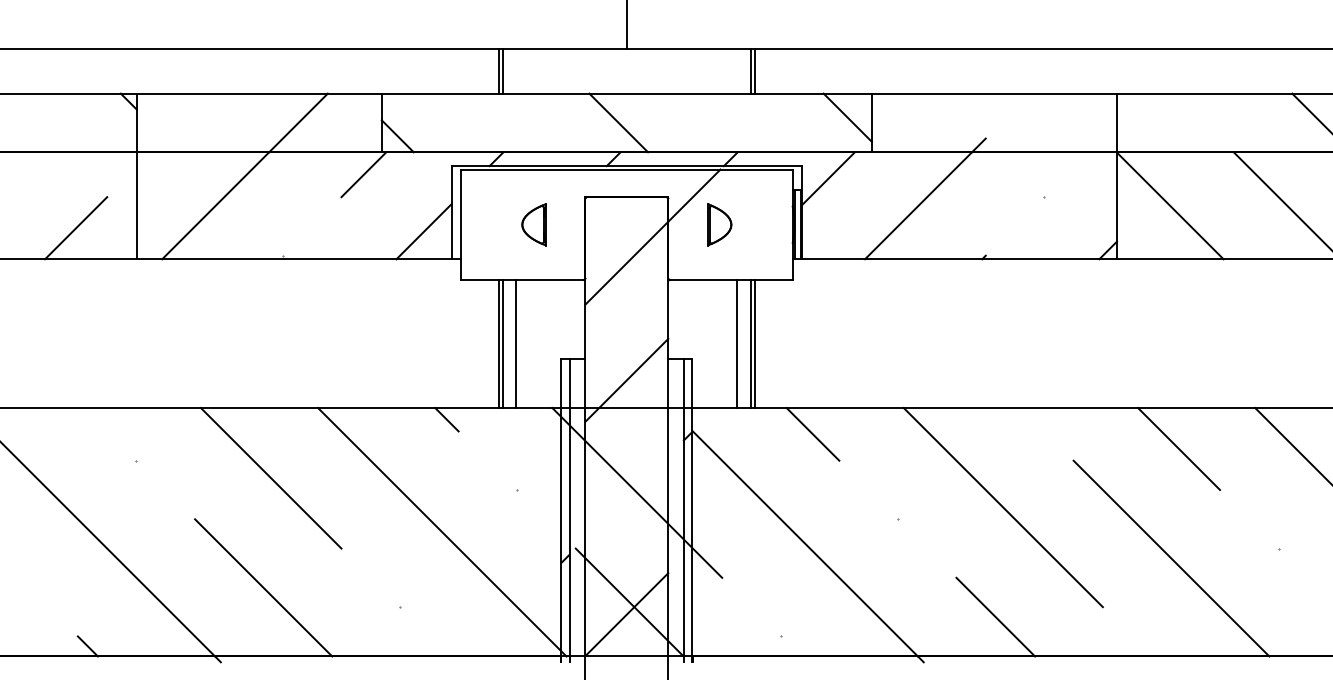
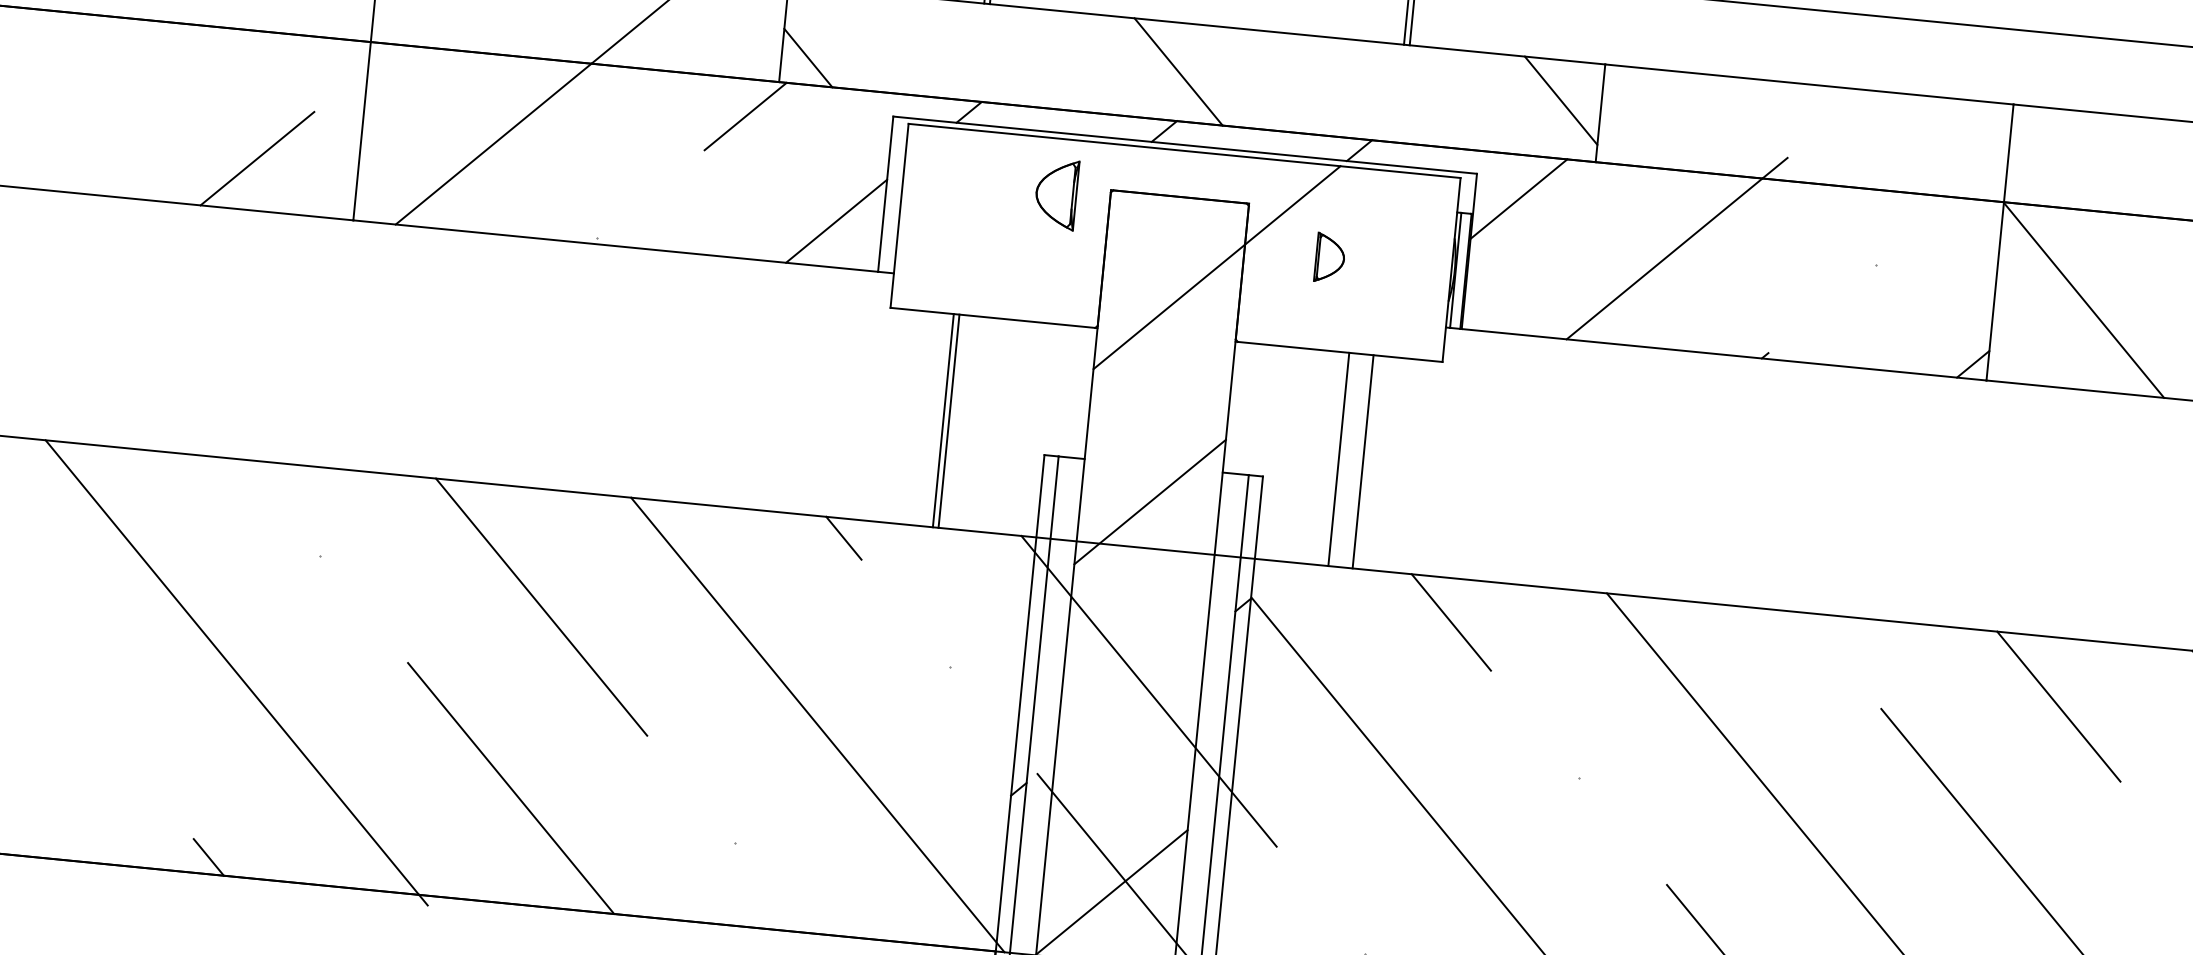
part: (533, 224) -> (1055, 193), moved
part: (719, 224) -> (1329, 257), size x0.7
line: (515, 343) -> (970, 422), removed
line: (754, 343) -> (1368, 461), removed

